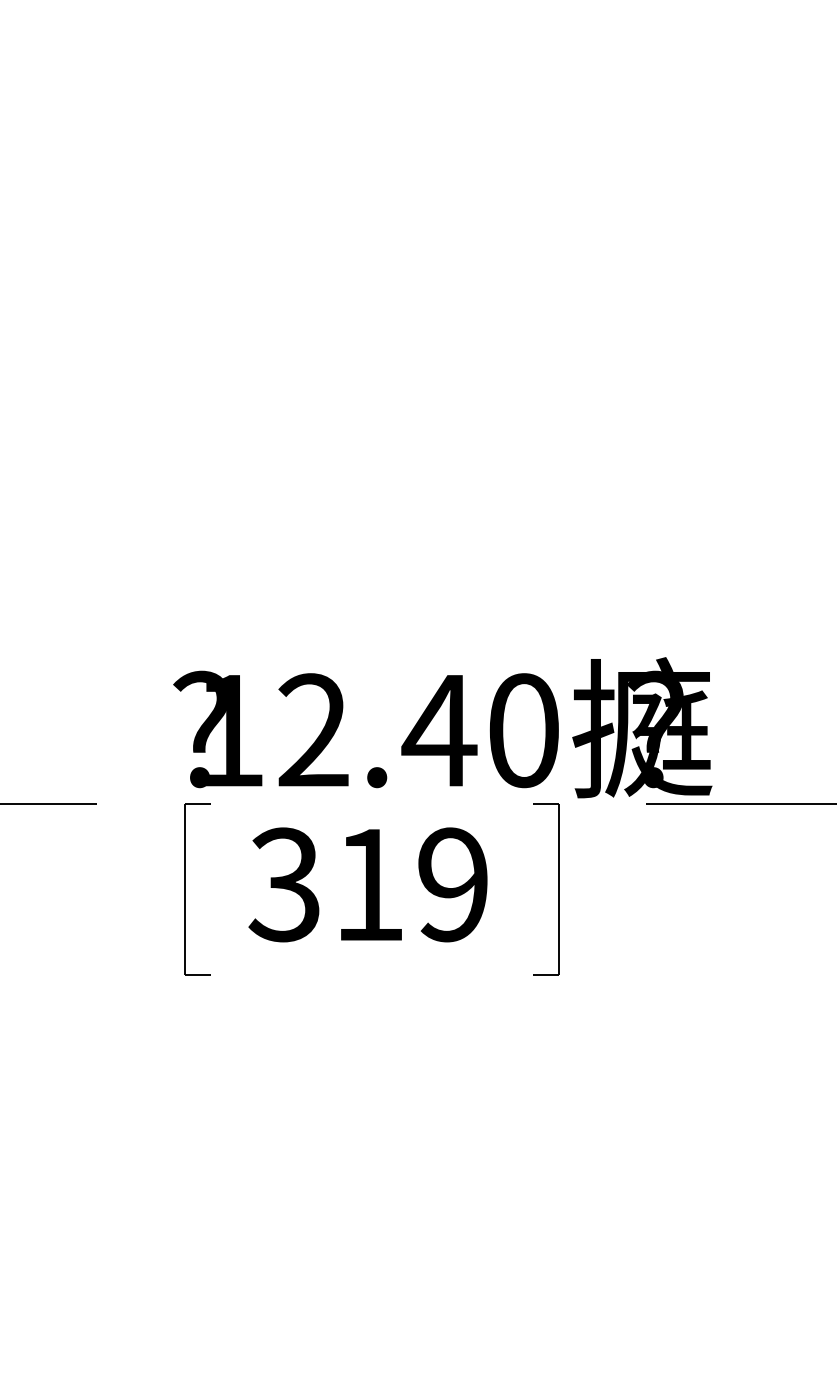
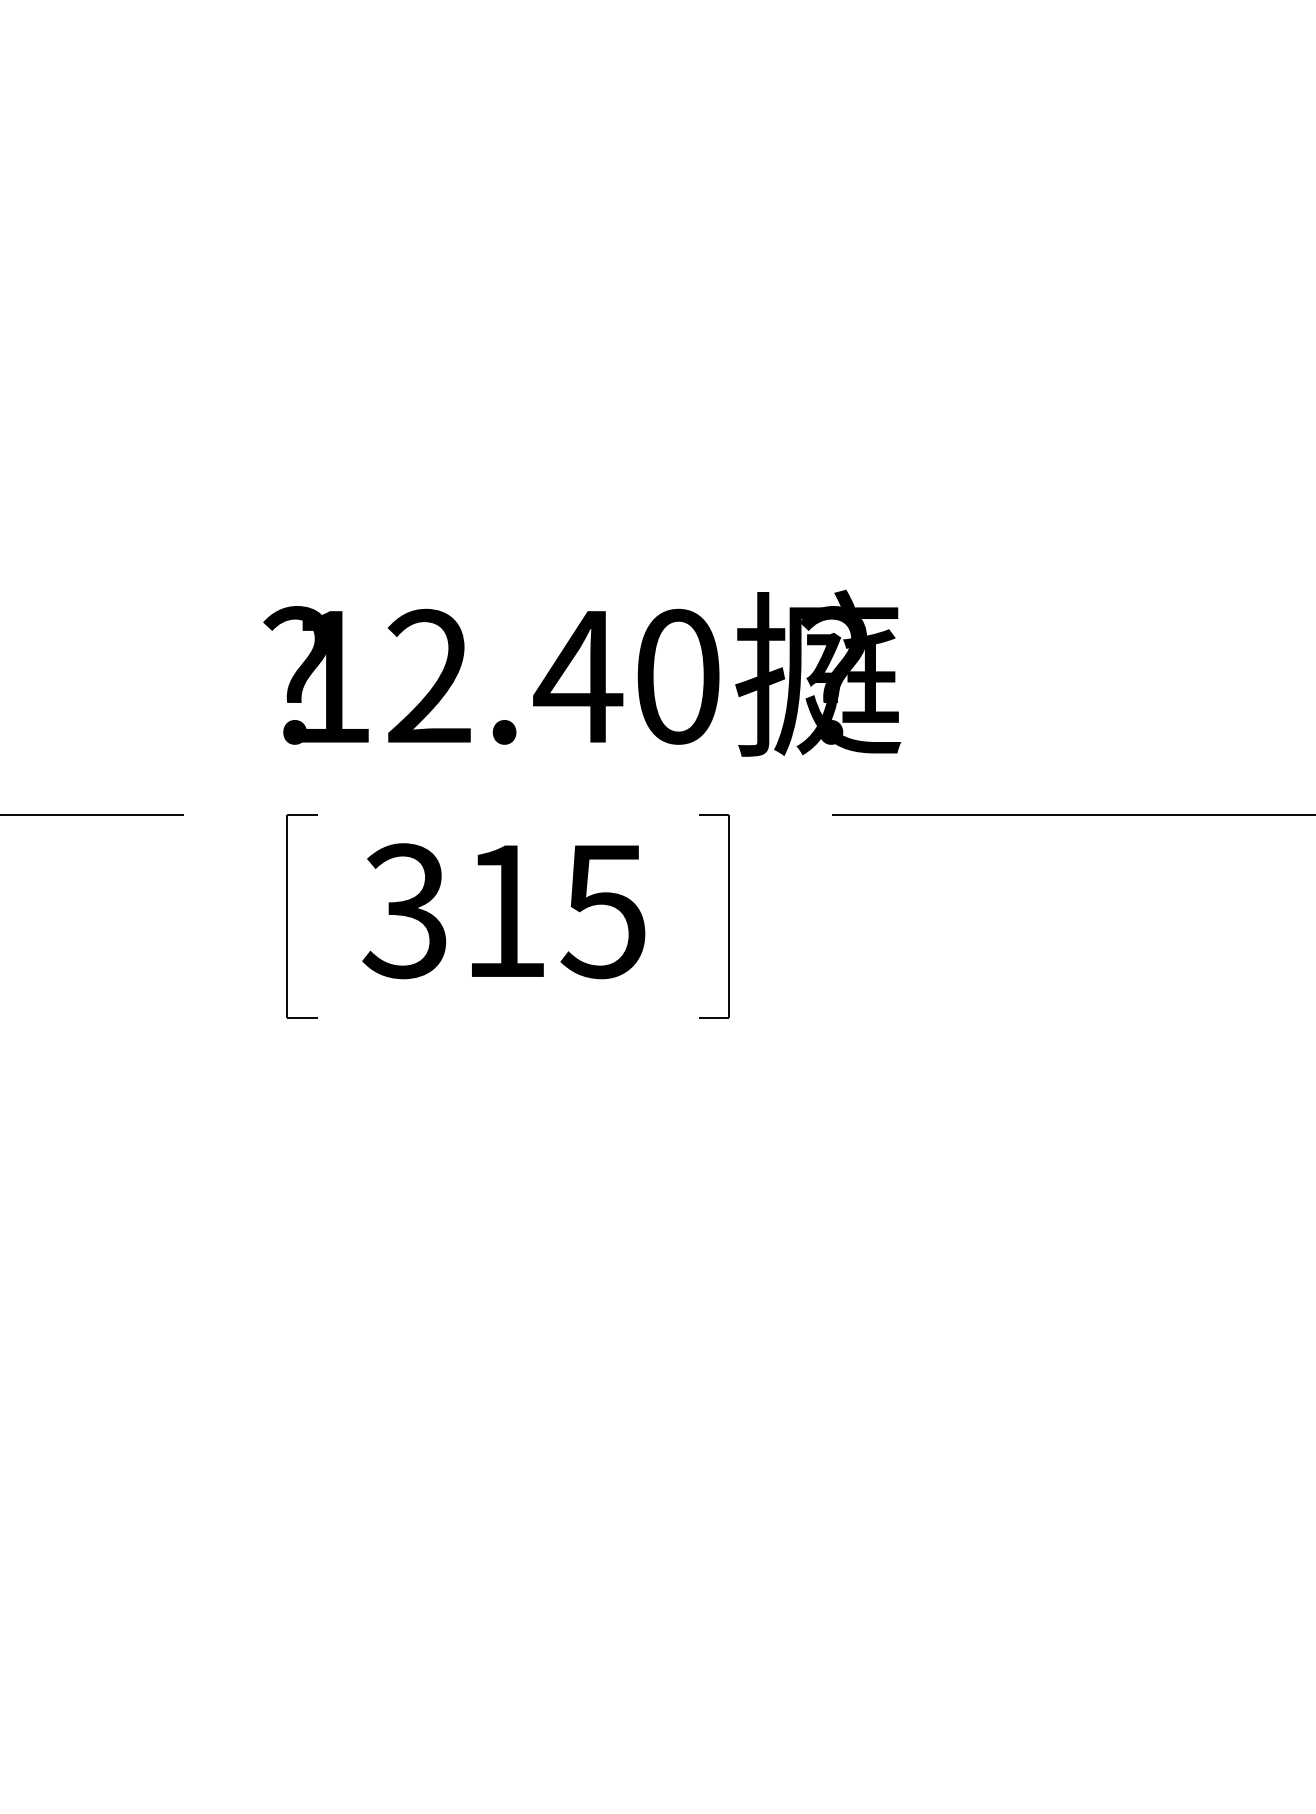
text: (443, 727) -> (582, 673), moved
text: (451, 885) -> (602, 911), 319 -> 315

